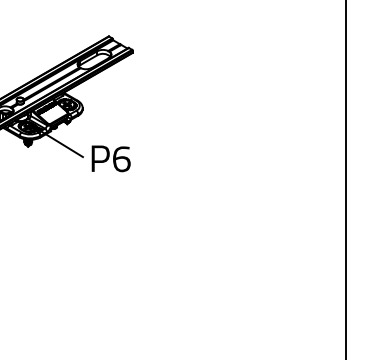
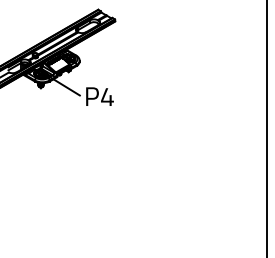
text: (121, 159) -> (107, 97), P6 -> P4

